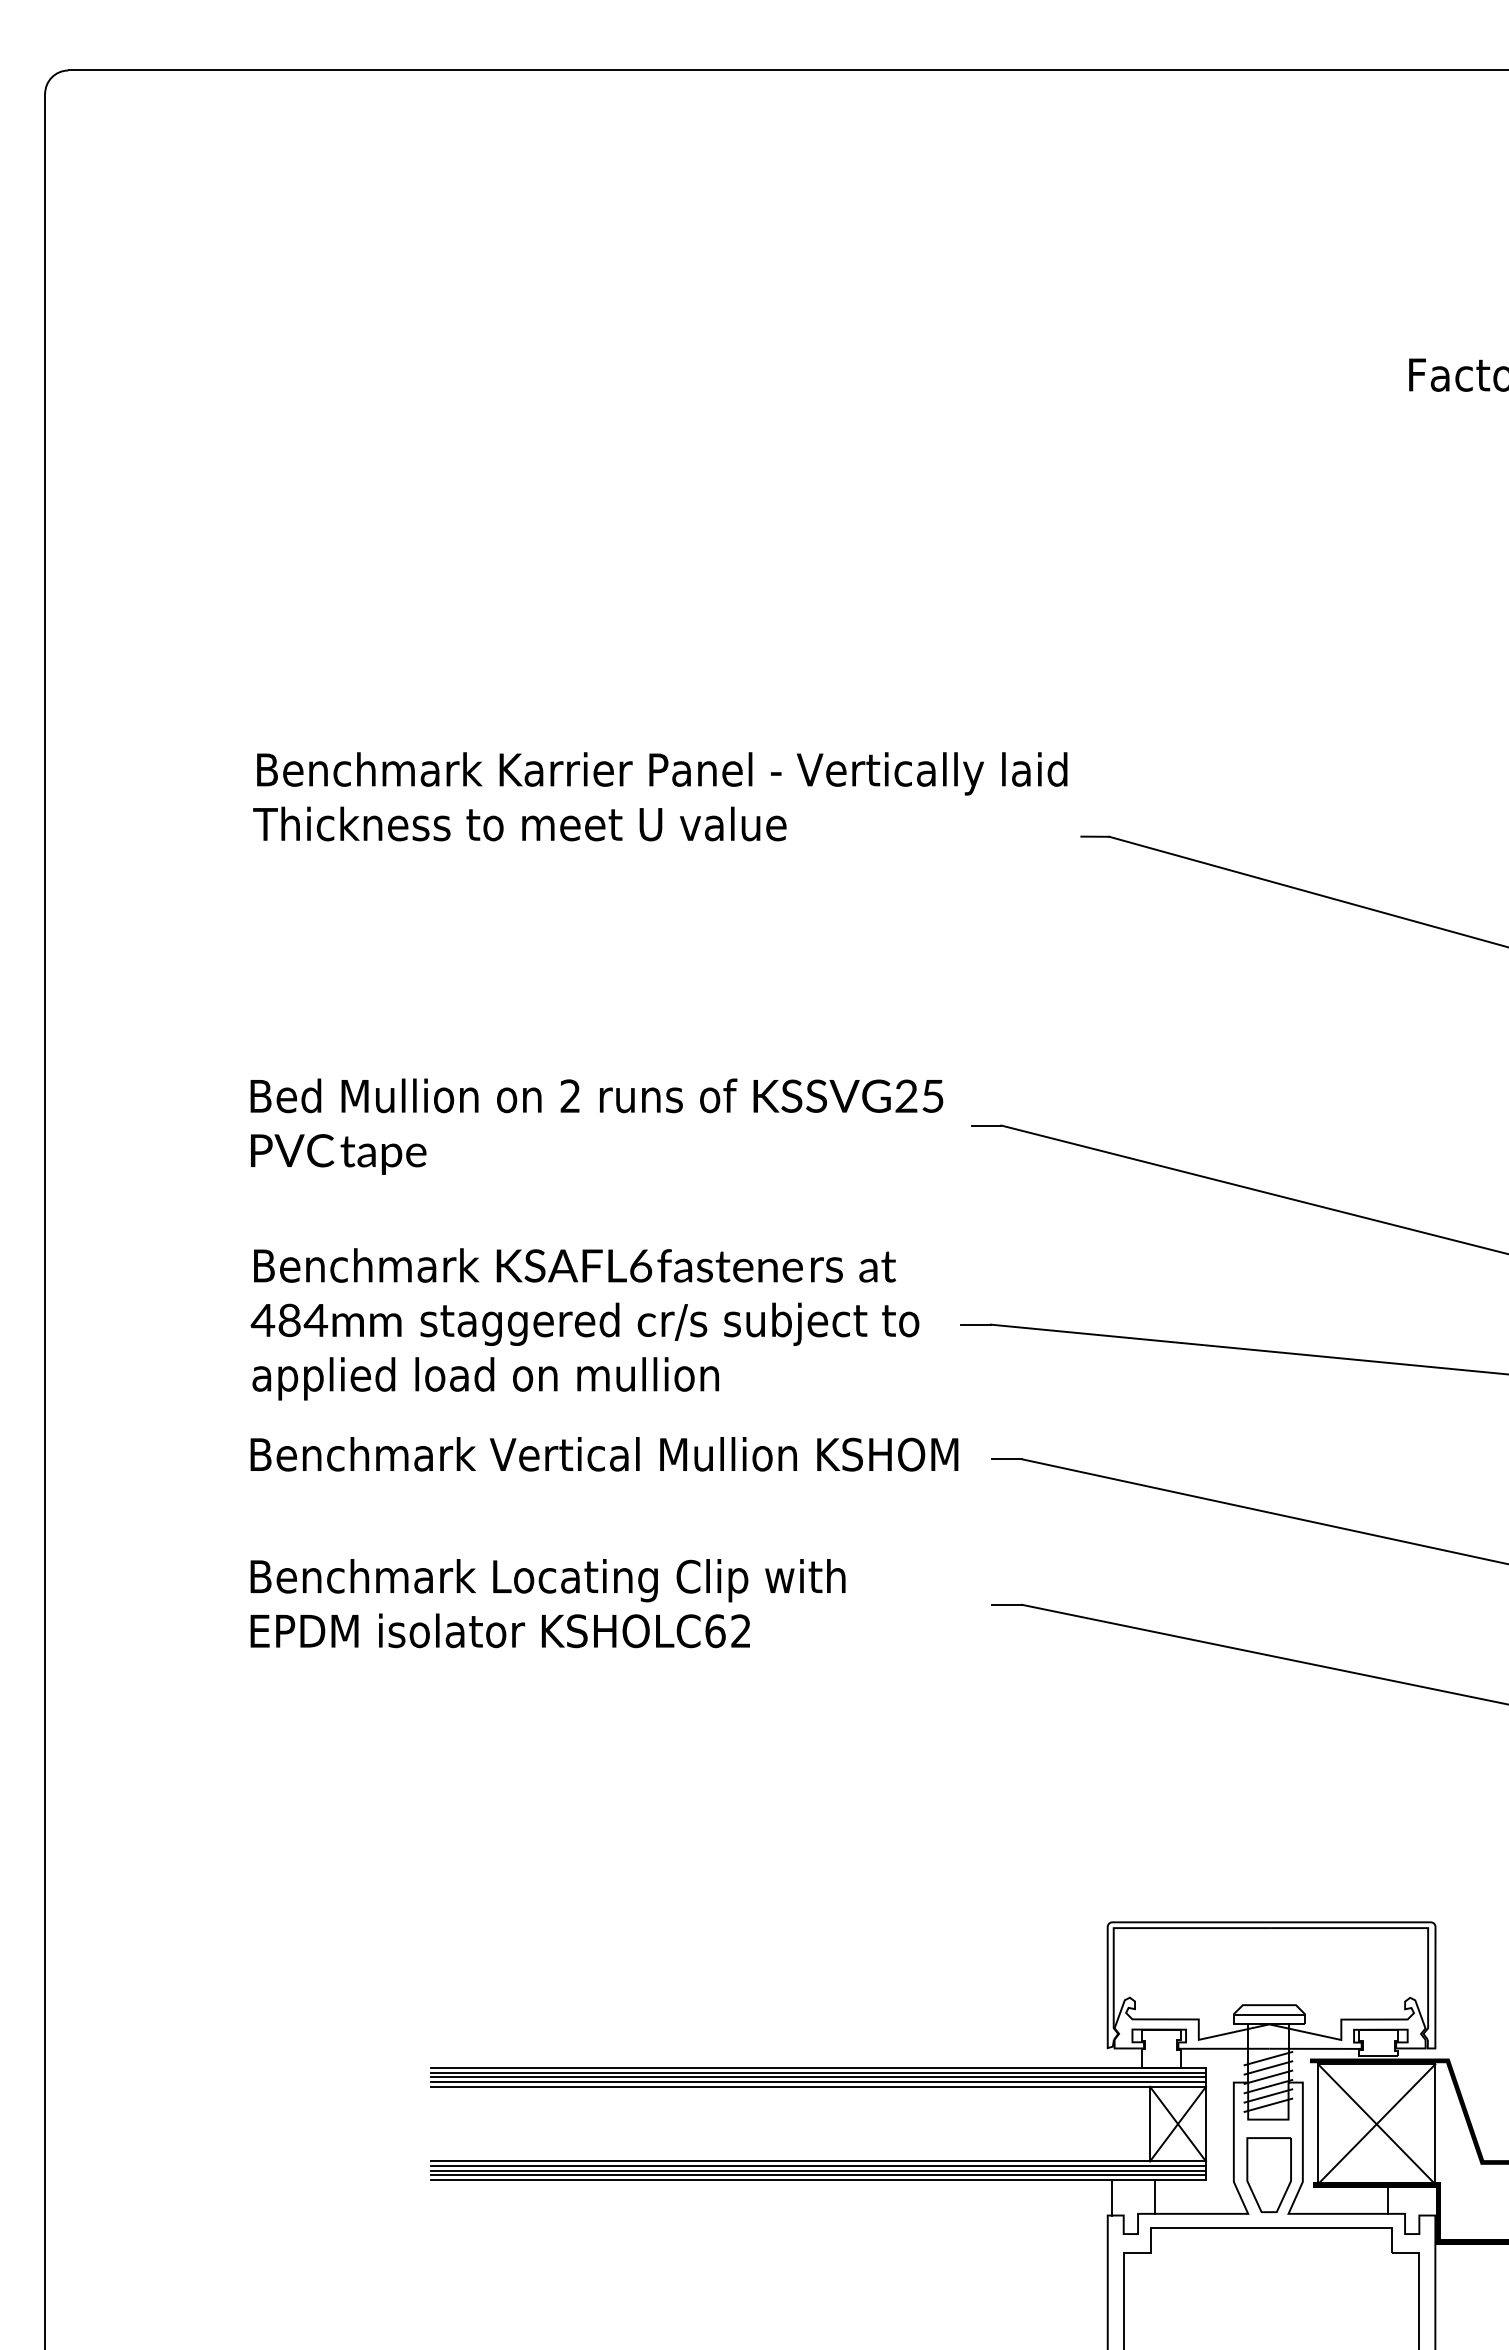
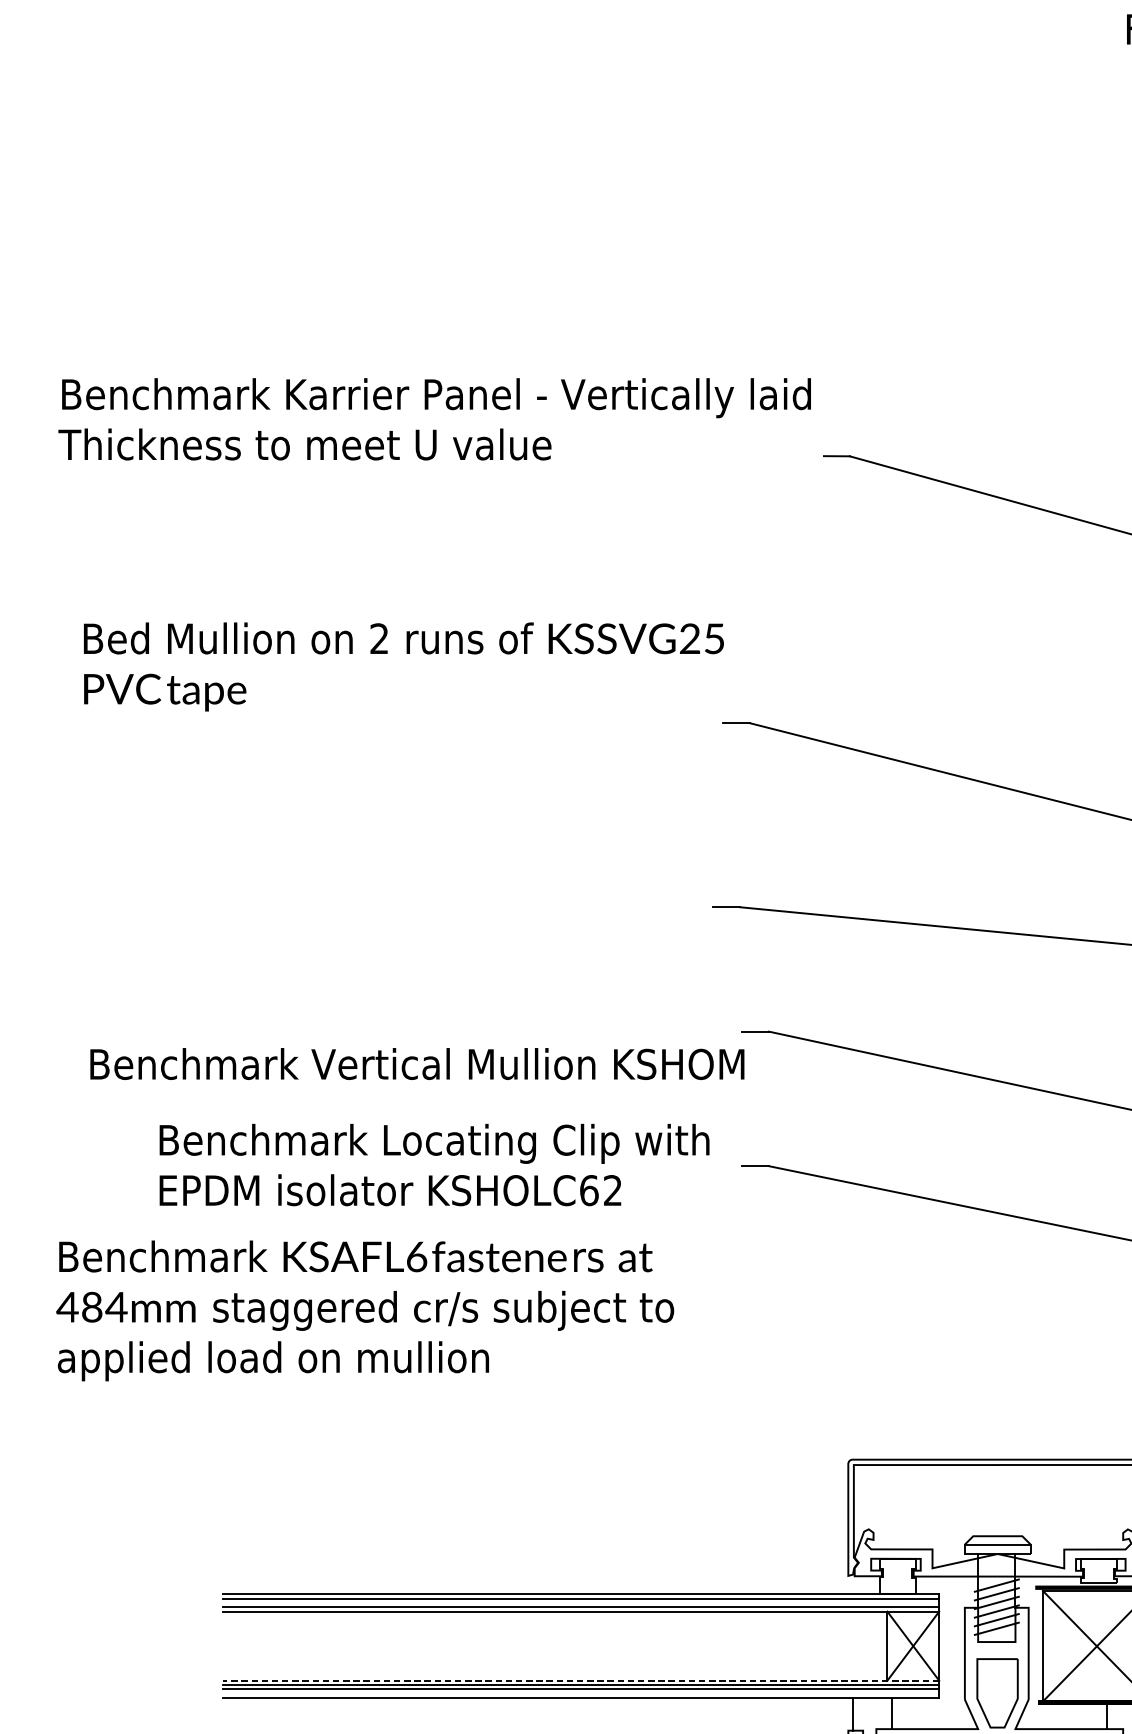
text: (596, 1126) -> (403, 666), moved
text: (584, 1324) -> (364, 1311), moved
text: (604, 1454) -> (417, 1064), moved
text: (547, 1603) -> (434, 1164), moved
line: (818, 2077) -> (580, 1603), removed
line: (818, 2161) -> (580, 1680), solid -> dashed
line: (818, 2175) -> (580, 1693), removed

